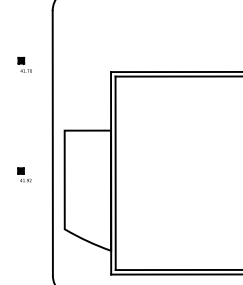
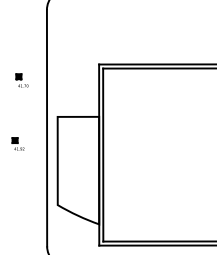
part: (24, 64) -> (21, 80), moved
part: (24, 174) -> (18, 143), moved

